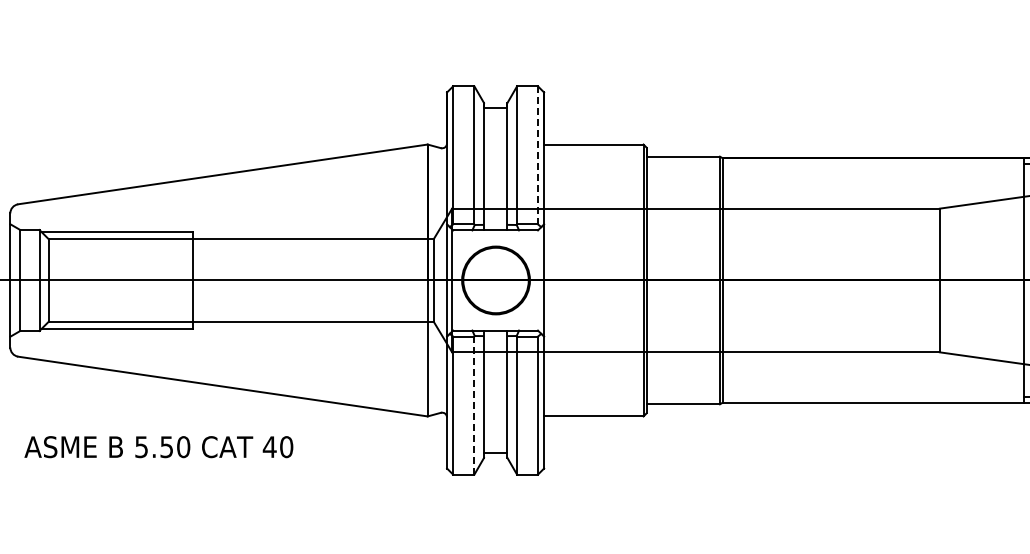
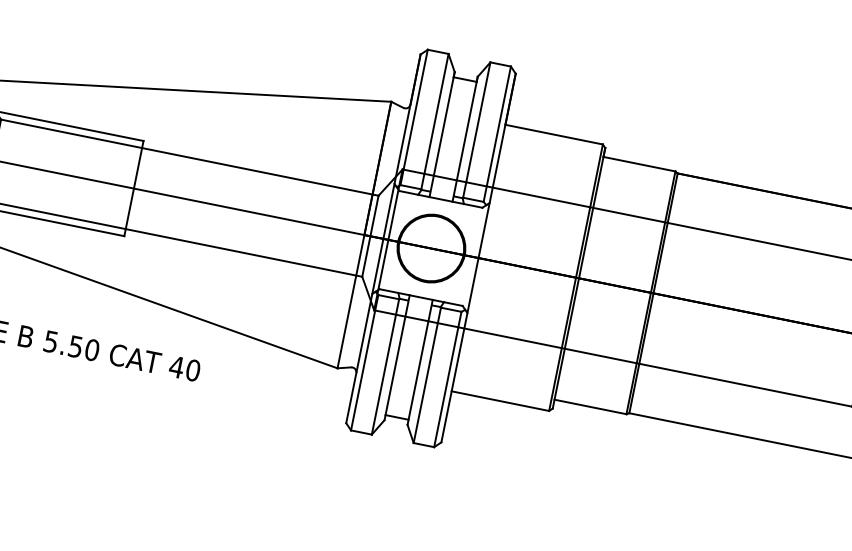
line: (538, 155) -> (497, 134), dashed -> solid
line: (474, 405) -> (385, 366), dashed -> solid

